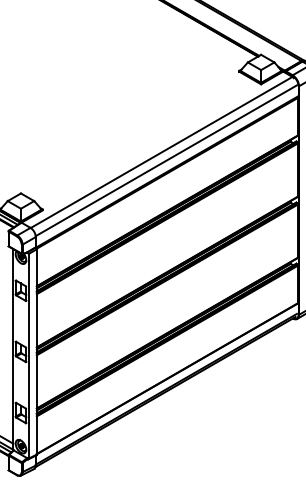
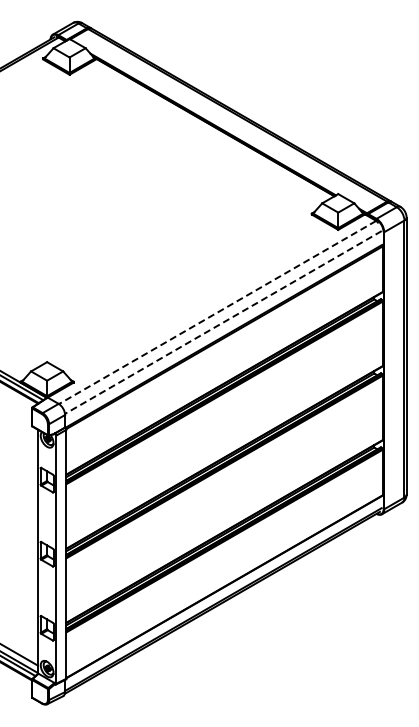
line: (161, 152) -> (217, 312), solid -> dashed
line: (166, 160) -> (223, 322), solid -> dashed

